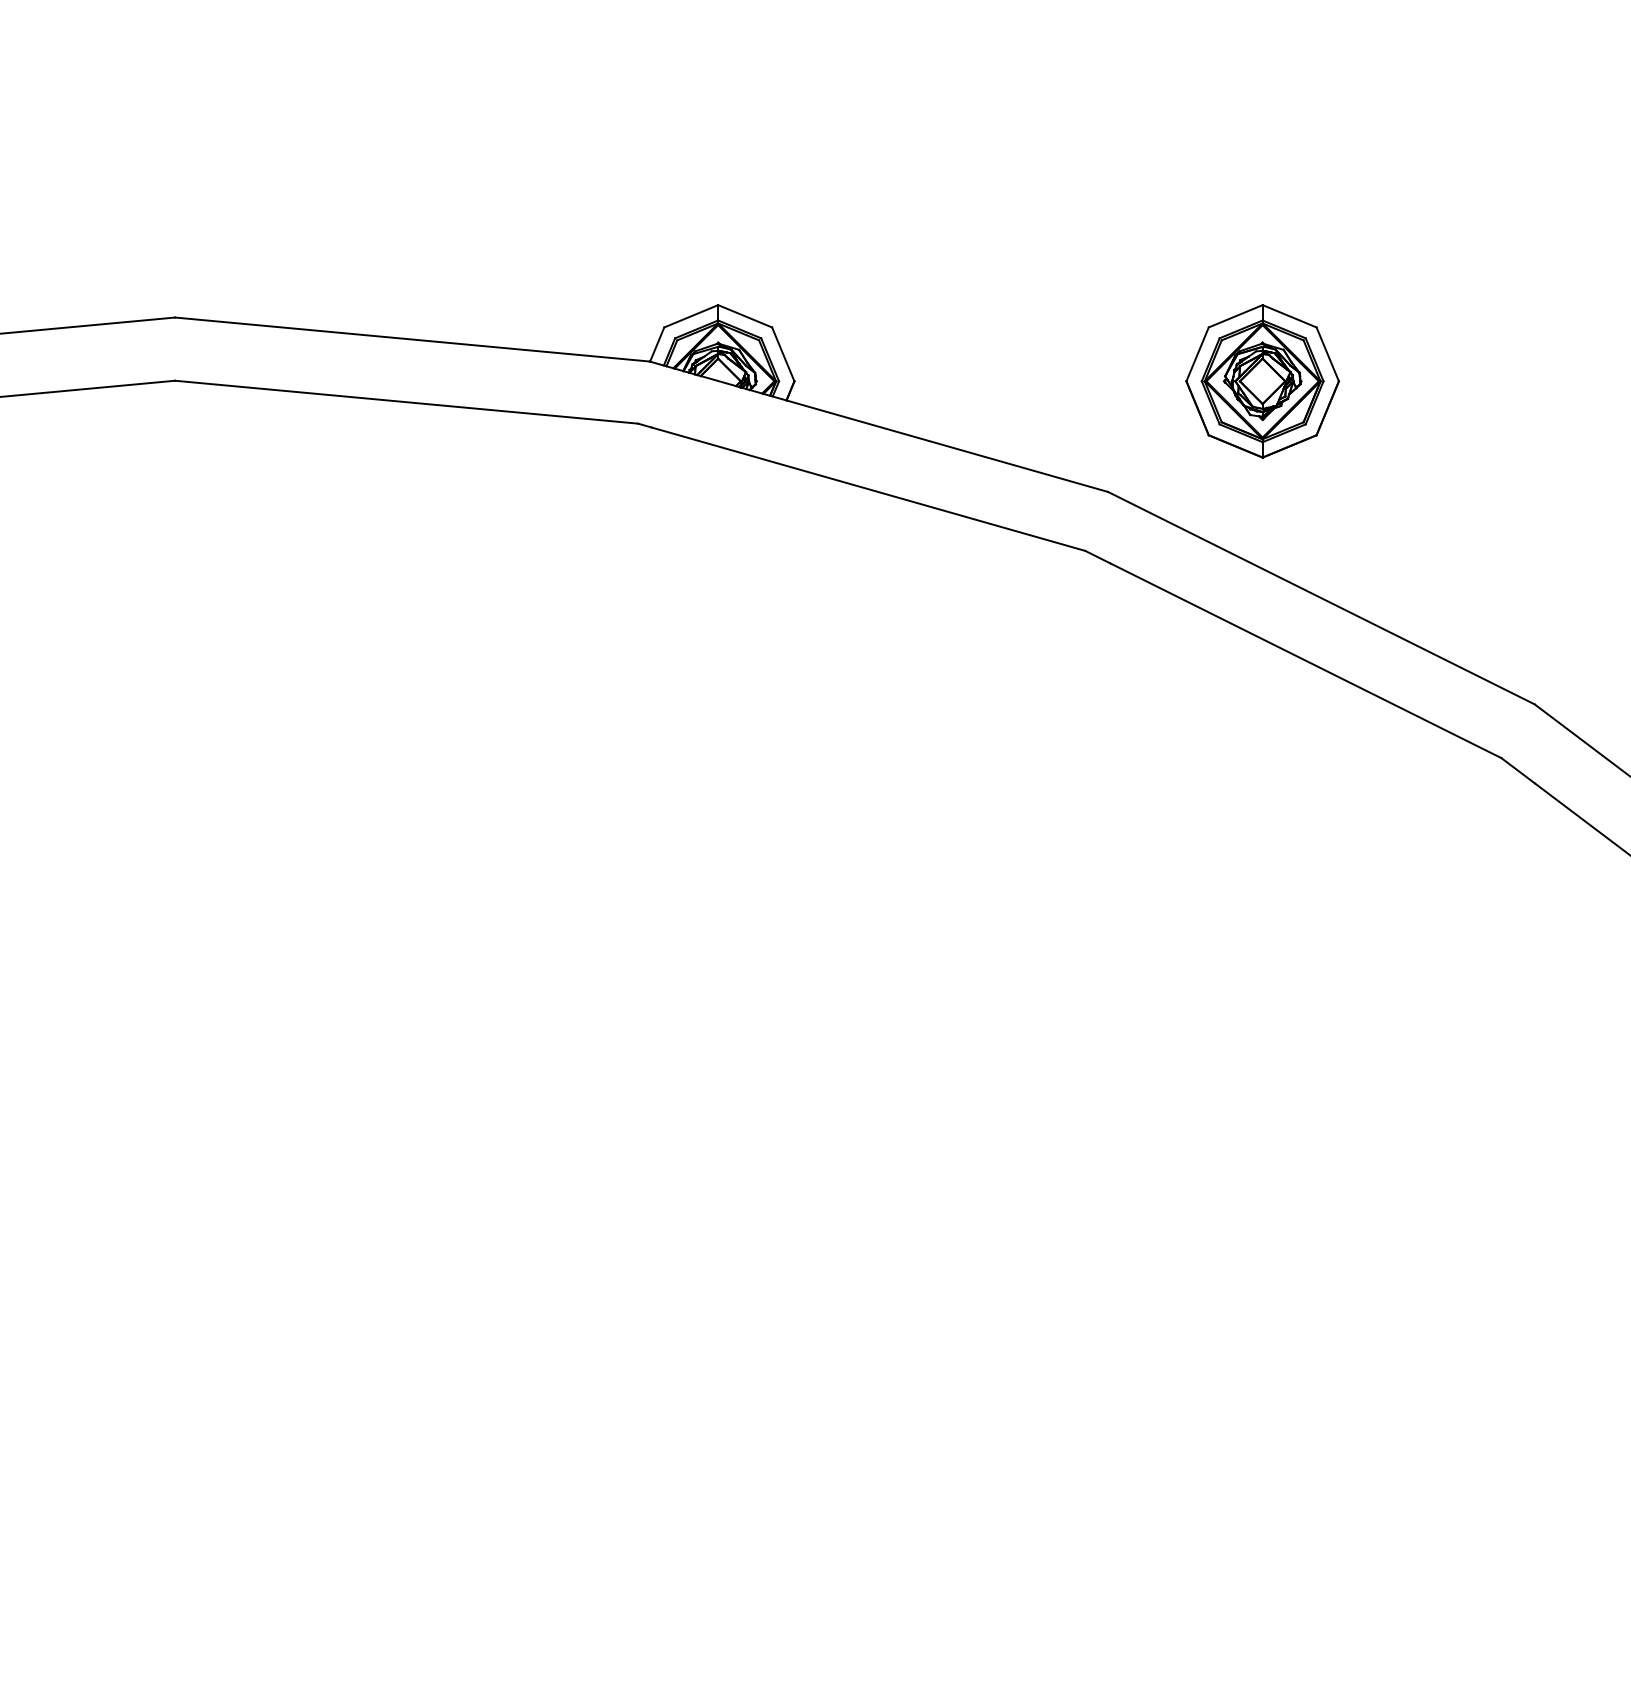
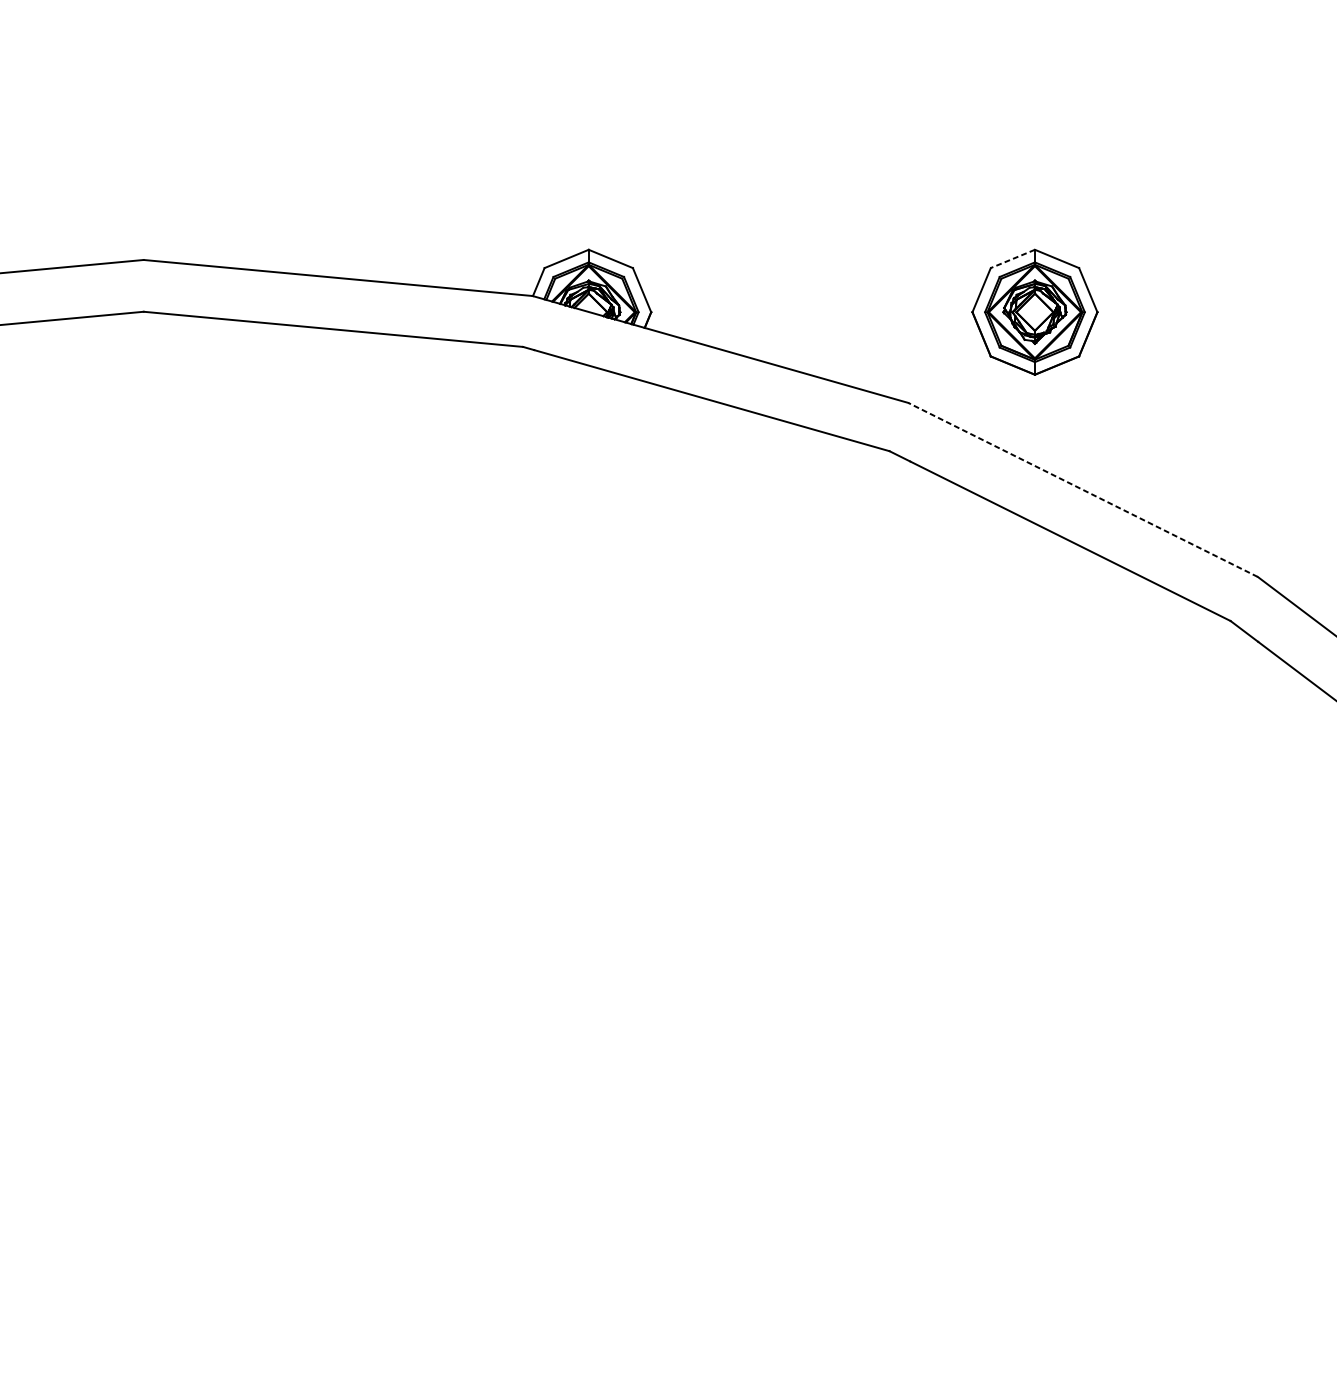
line: (1235, 316) -> (1012, 259), solid -> dashed
line: (1320, 597) -> (1082, 489), solid -> dashed

